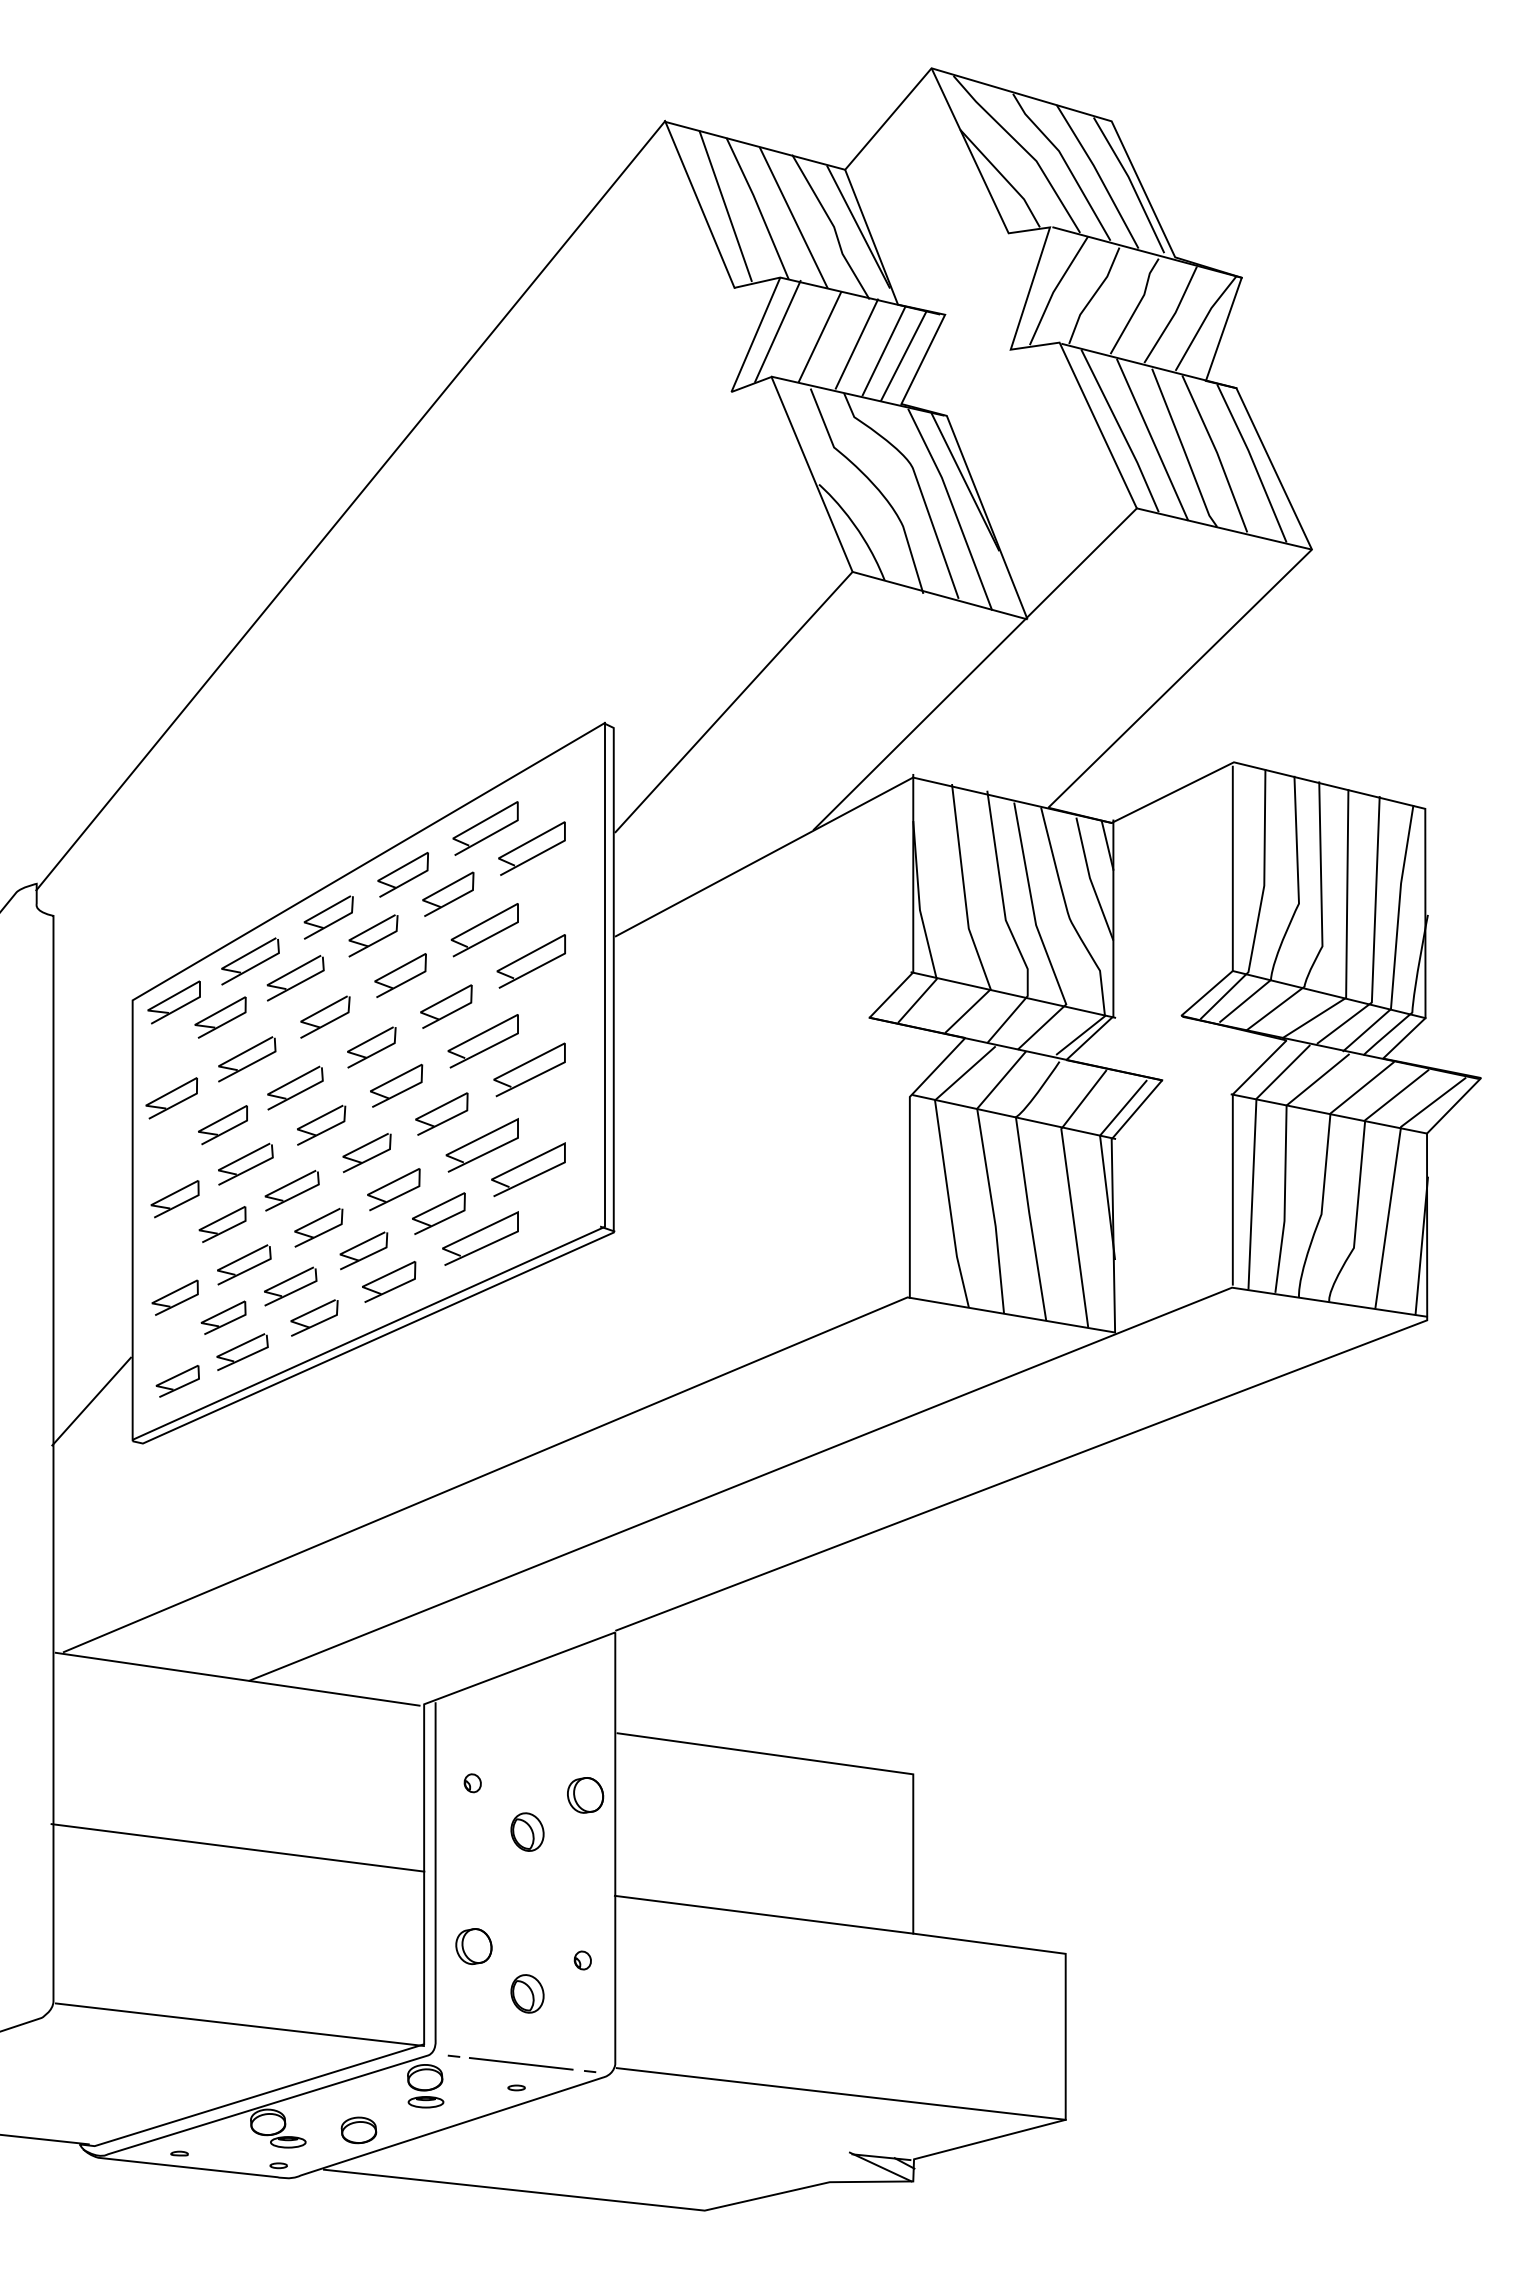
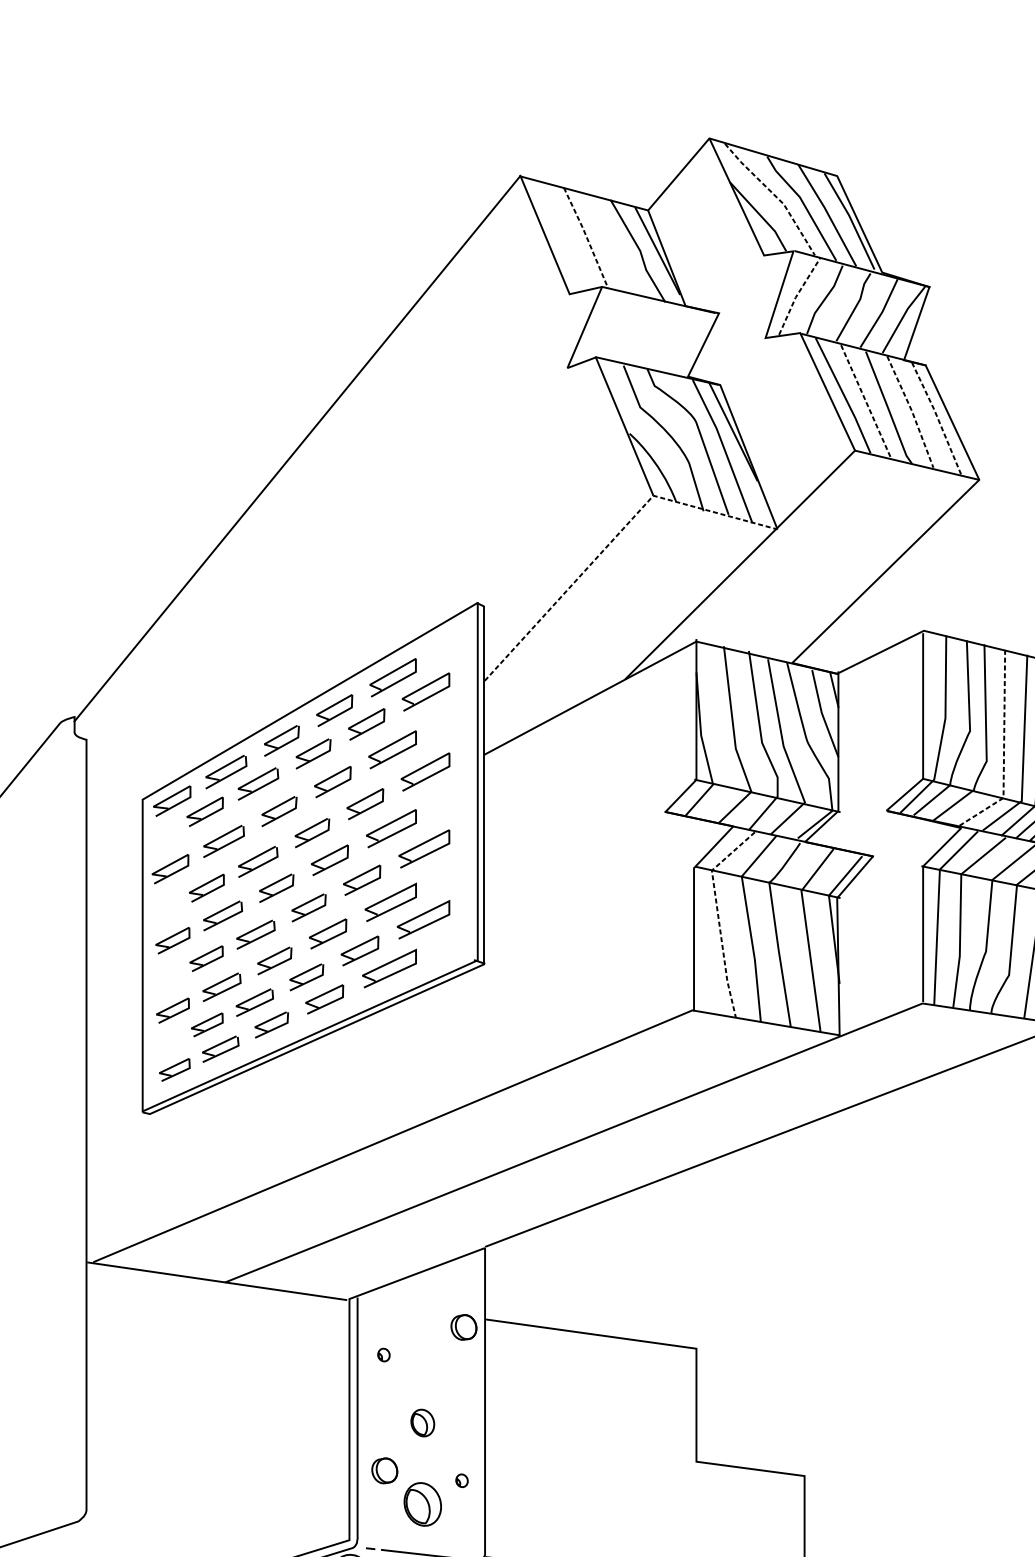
line: (1023, 148) -> (774, 195), solid -> dashed
line: (725, 206) -> (563, 236), removed
line: (758, 207) -> (586, 237), solid -> dashed
line: (793, 217) -> (611, 244), removed
line: (1055, 289) -> (797, 295), solid -> dashed
line: (777, 331) -> (600, 325), removed
line: (819, 336) -> (629, 328), removed
line: (856, 343) -> (656, 333), removed
line: (883, 351) -> (675, 339), removed
line: (903, 355) -> (689, 342), removed
line: (1152, 439) -> (866, 401), solid -> dashed
line: (1217, 452) -> (912, 411), solid -> dashed
line: (1253, 462) -> (937, 418), solid -> dashed
line: (795, 634) -> (612, 540), solid -> dashed
line: (1346, 932) -> (1003, 751), solid -> dashed
line: (943, 1163) -> (717, 915), solid -> dashed
line: (91, 1401) -> (113, 1084), removed
part: (585, 1795) -> (463, 1327), moved
part: (527, 1831) -> (422, 1422), moved
line: (237, 1847) -> (217, 1400), removed
line: (763, 1914) -> (590, 1448), removed
part: (527, 1993) -> (422, 1504), size x1.6
line: (239, 2024) -> (218, 1526), removed

